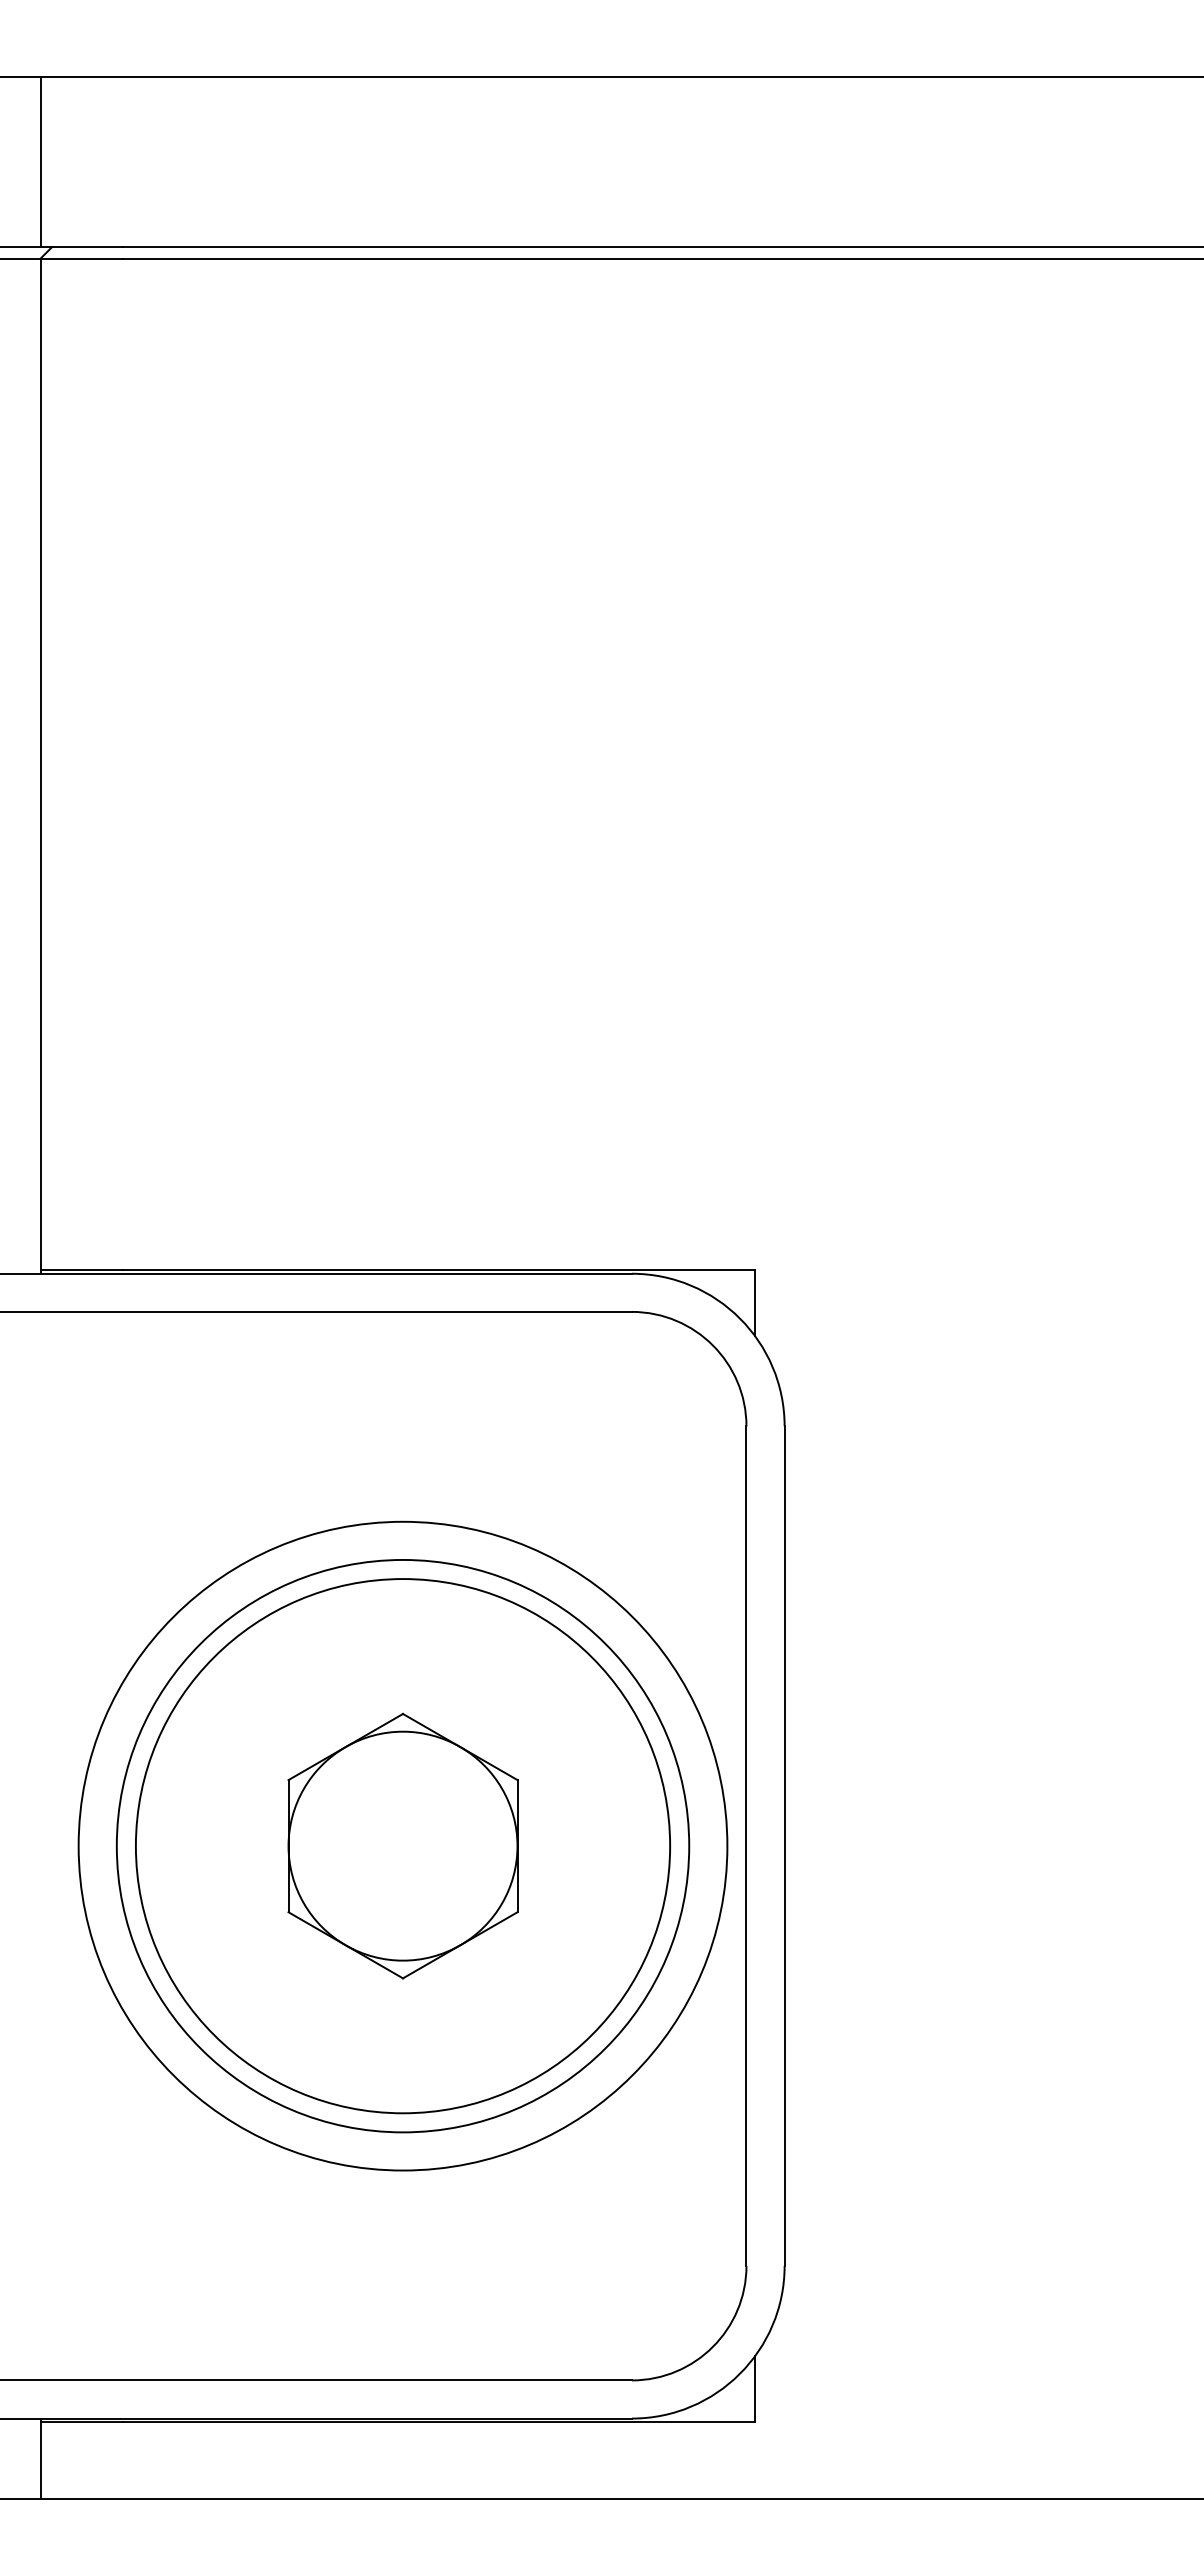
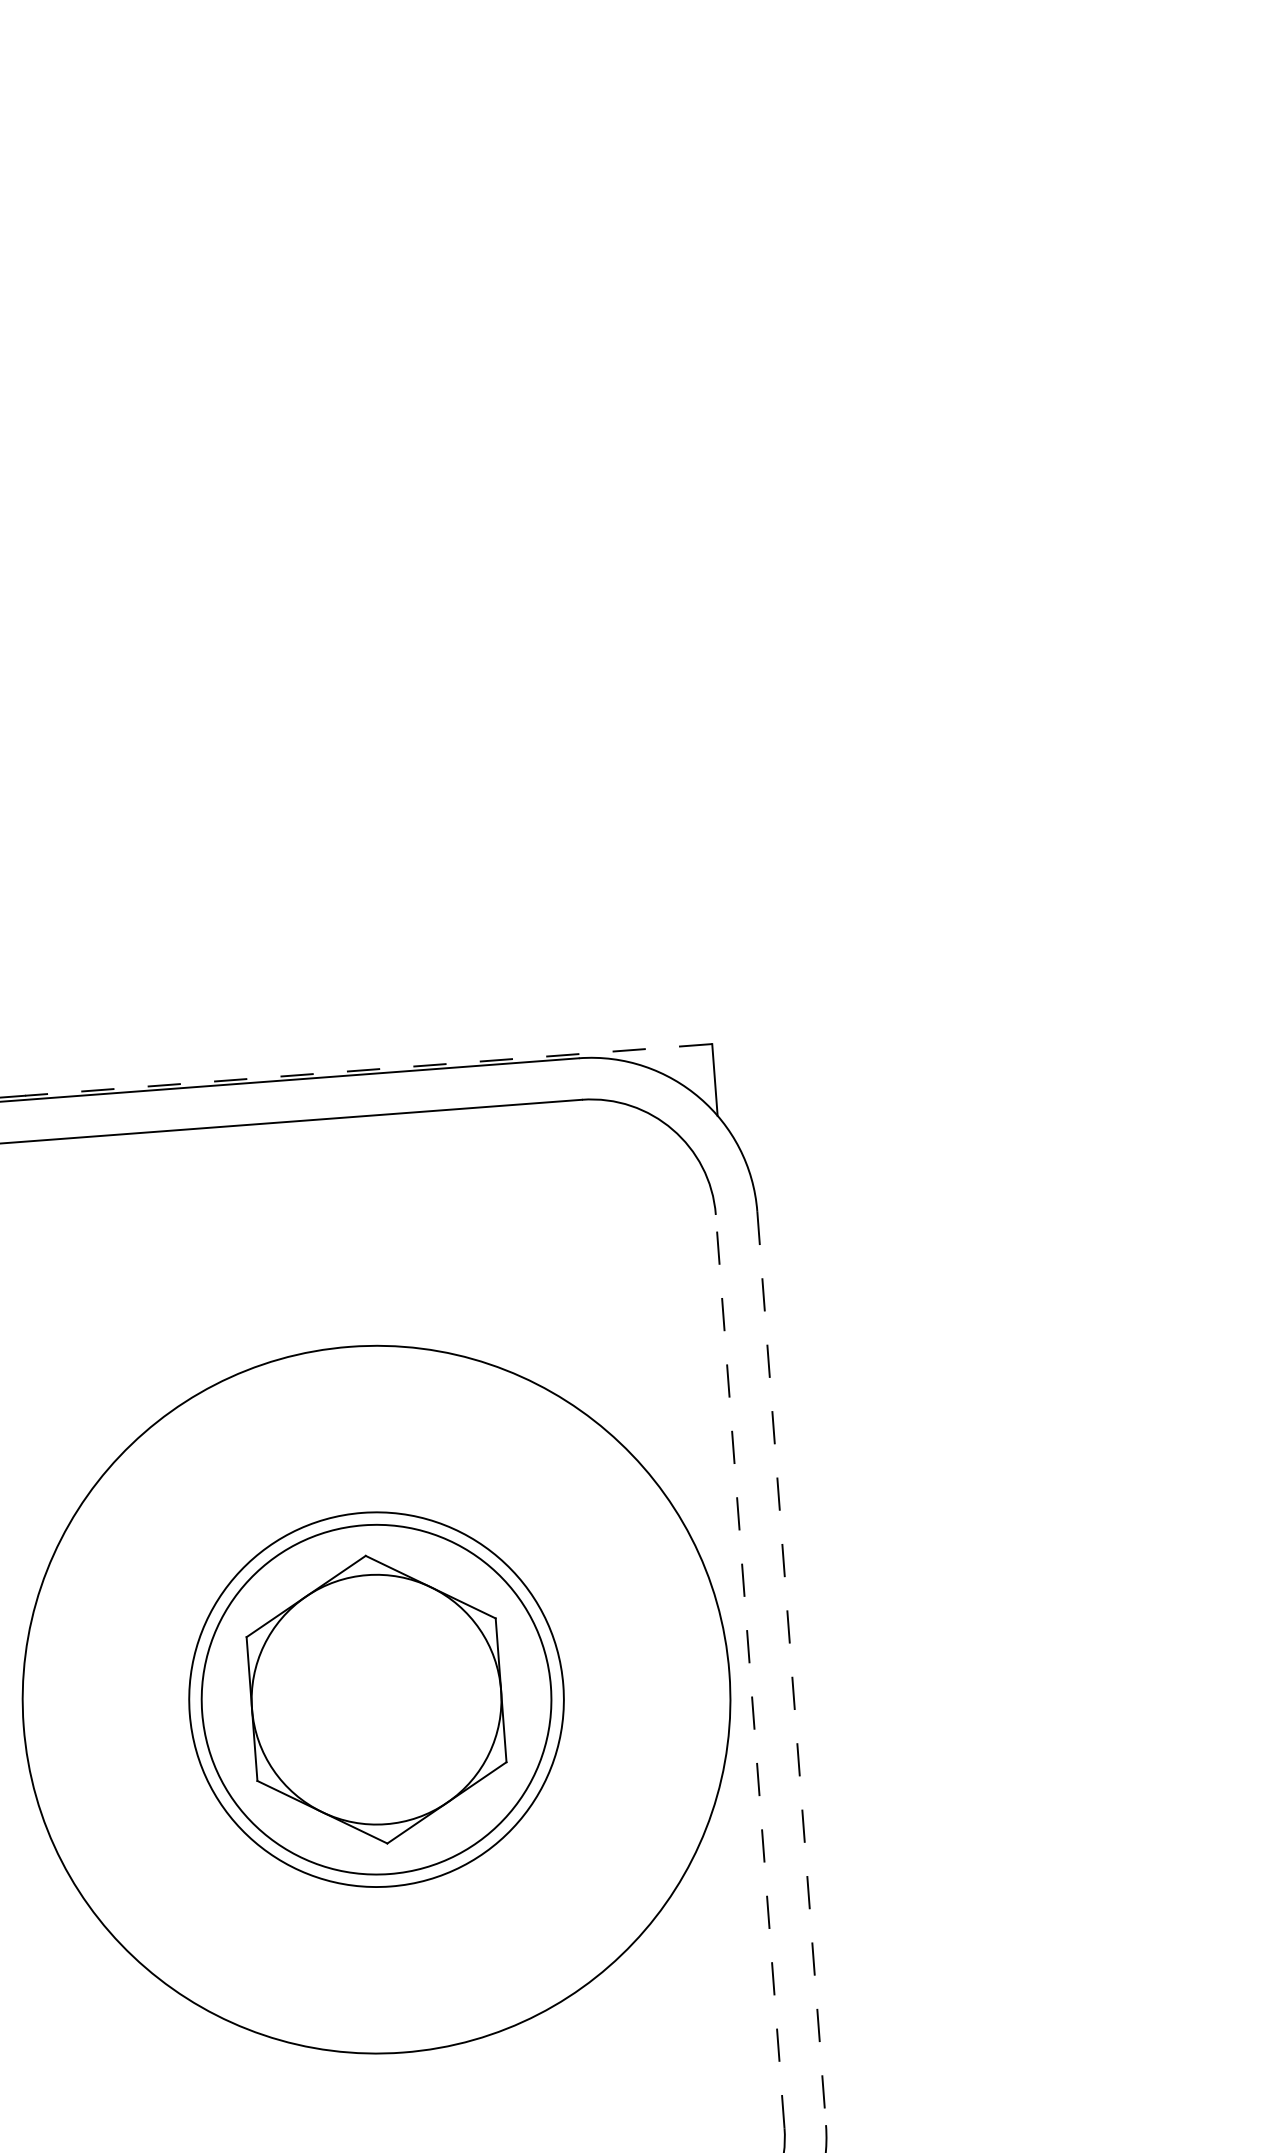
line: (439, 1269) -> (369, 1069), solid -> dashed
circle: (402, 1845) -> (375, 1699), size x0.6
circle: (402, 1846) -> (376, 1700), size x0.6
line: (746, 1846) -> (750, 1671), solid -> dashed
line: (784, 1846) -> (791, 1668), solid -> dashed

